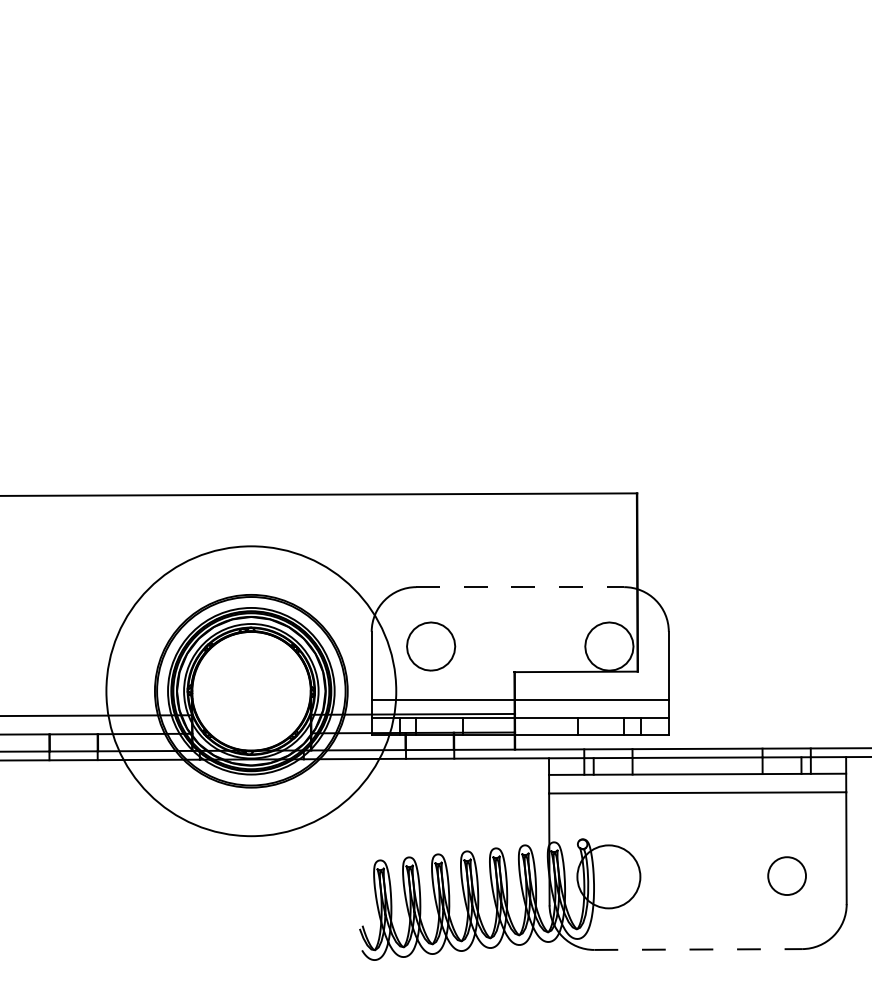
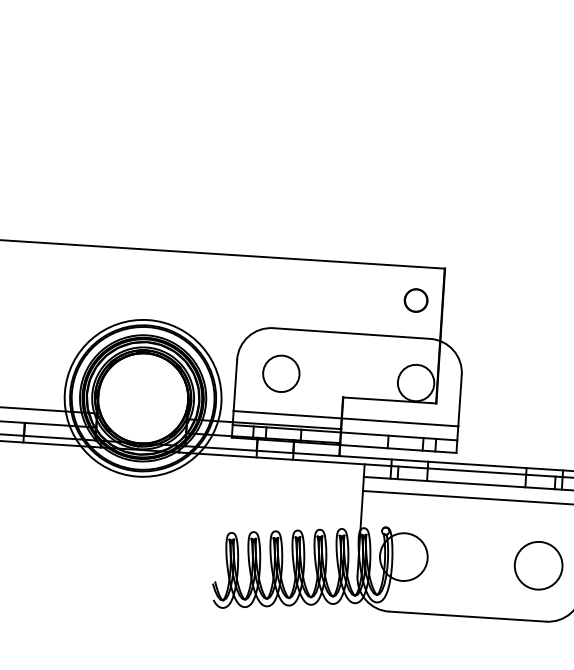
circle: (601, 537) -> (415, 300), added
line: (520, 587) -> (351, 333), dashed -> solid
circle: (250, 690) -> (142, 397), size x0.71
circle: (786, 875) -> (538, 565), size x1.67
line: (698, 949) -> (467, 616), dashed -> solid

